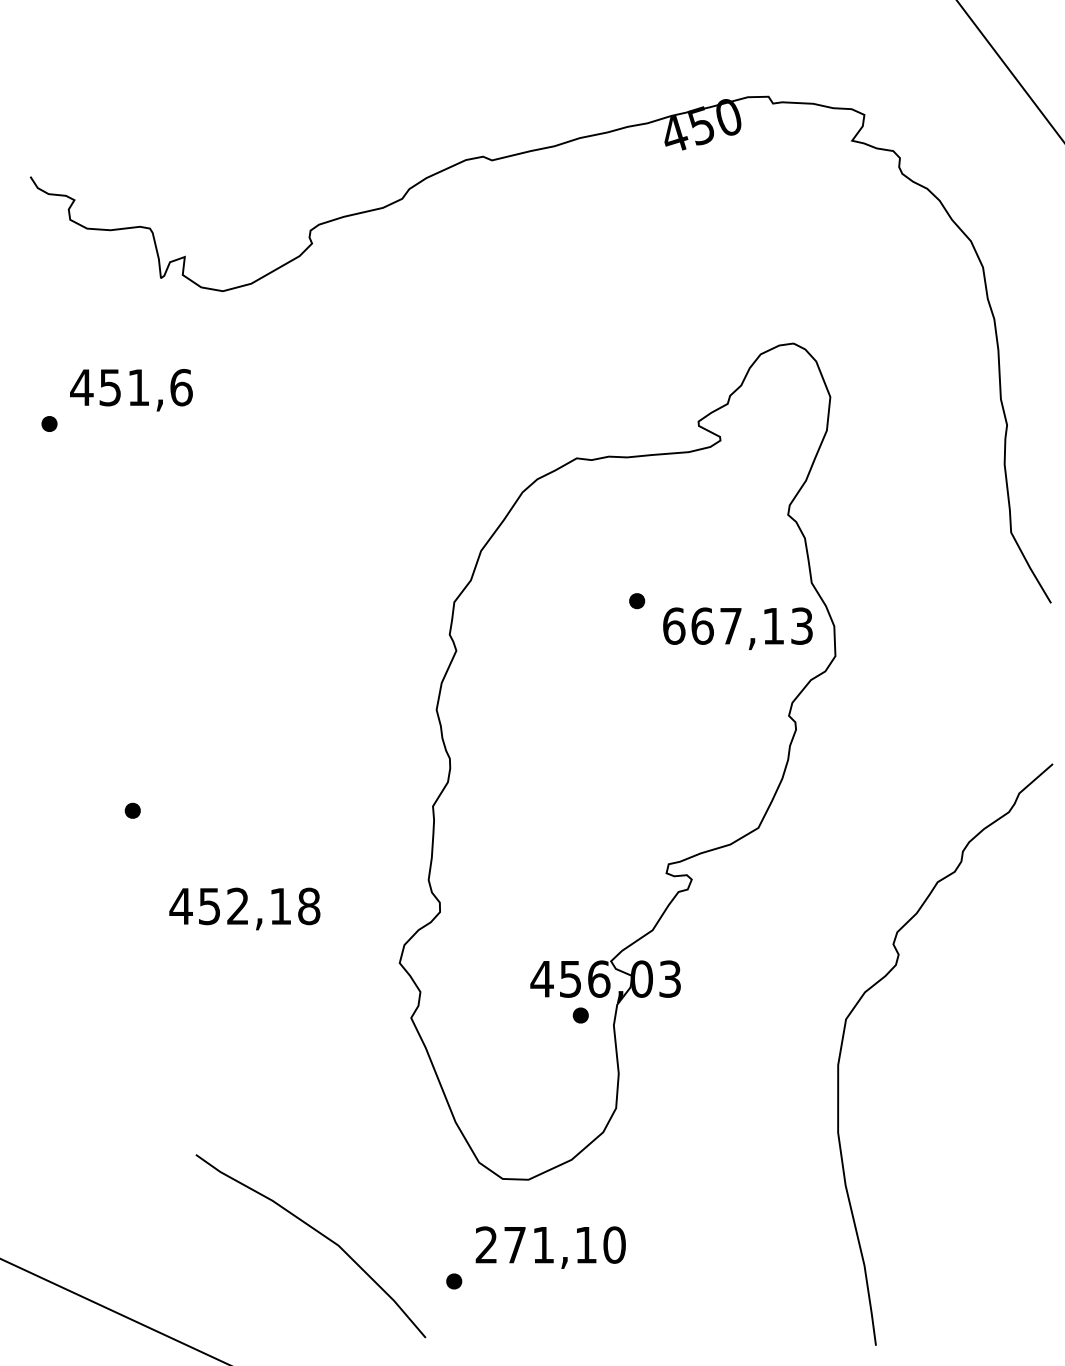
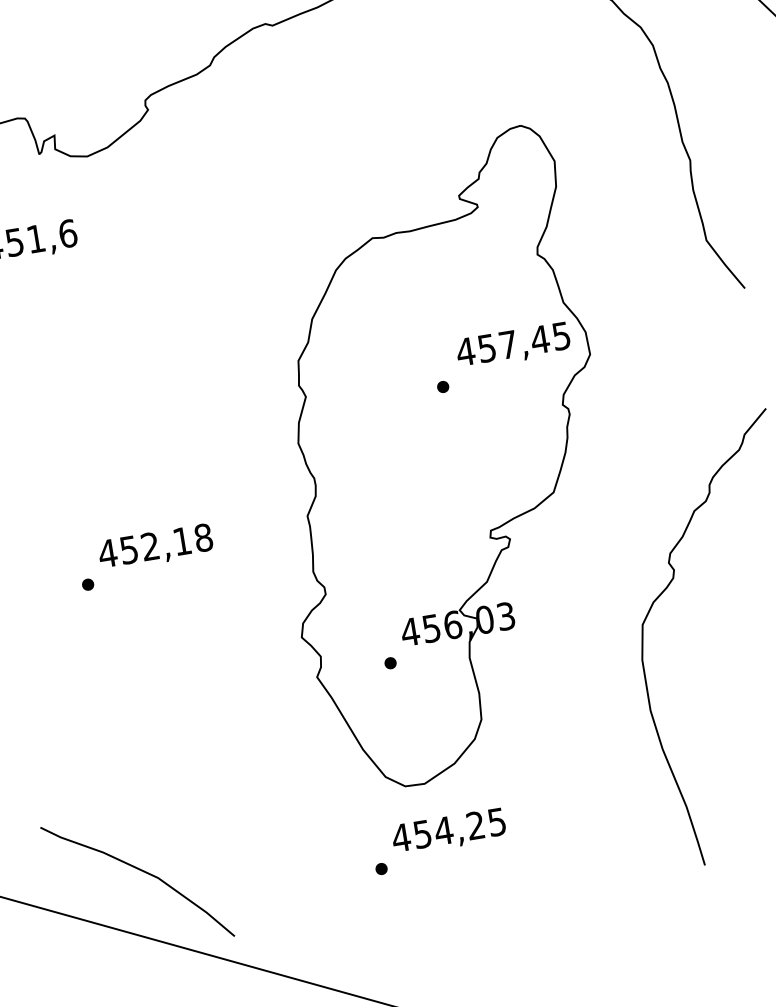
part: (637, 601) -> (443, 387), moved
text: (737, 625) -> (513, 343), 667,13 -> 457,45
part: (132, 810) -> (87, 584), moved
text: (244, 908) -> (155, 547), moved
part: (580, 1015) -> (390, 663), moved
curve: (318, 1233) -> (141, 871), moved
text: (549, 1244) -> (448, 829), 271,10 -> 454,25

